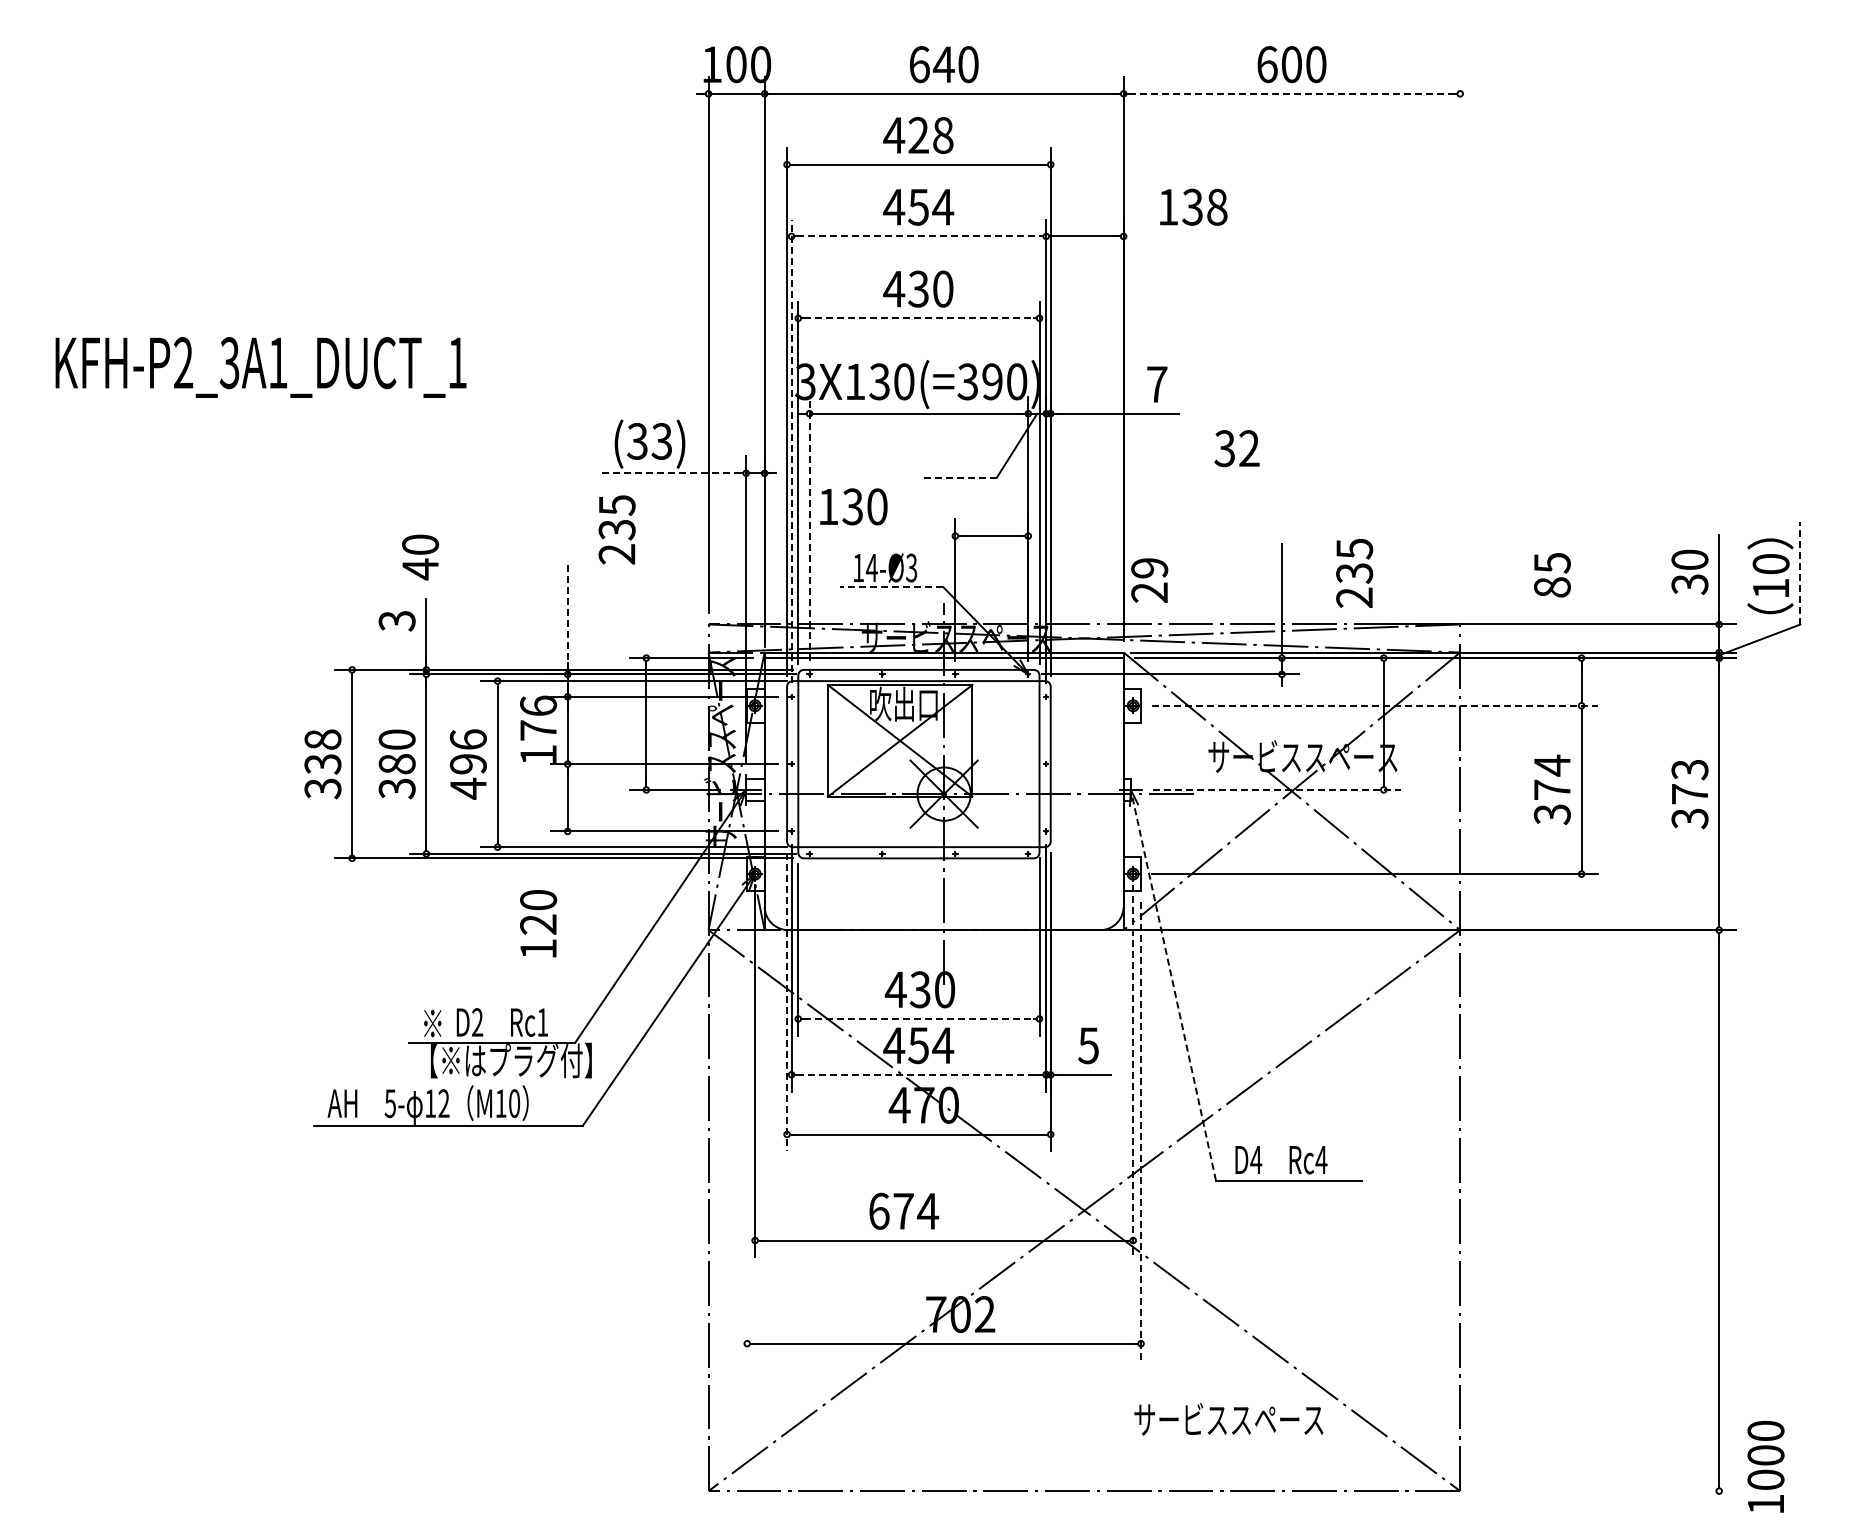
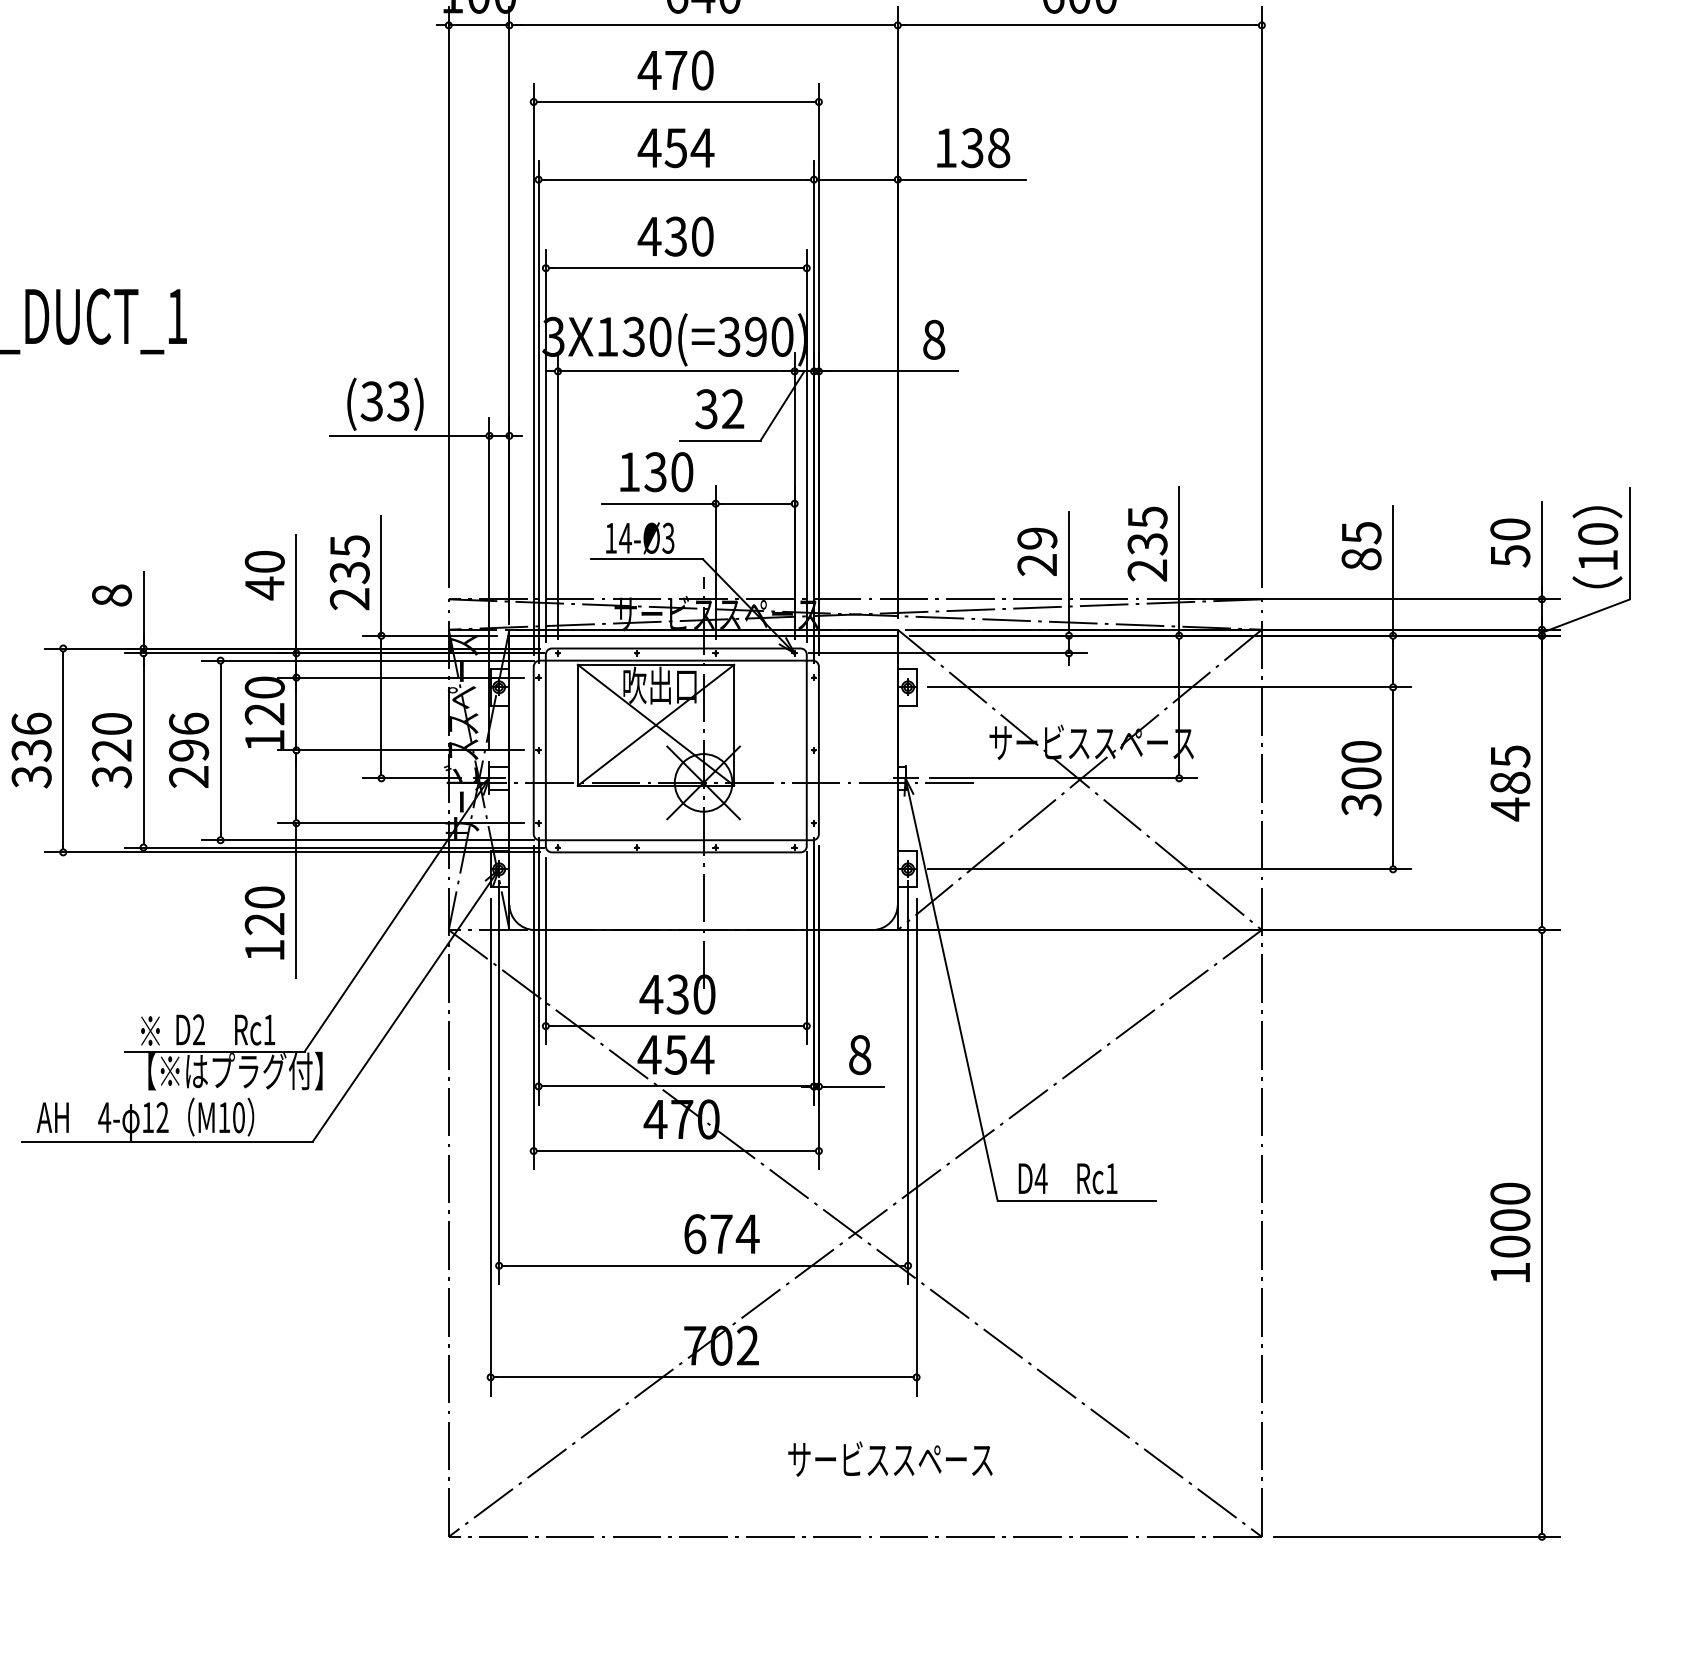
line: (1291, 93) -> (1079, 25), dashed -> solid
text: (930, 135) -> (688, 70), 428 -> 470
line: (918, 236) -> (675, 179), dashed -> solid
line: (1182, 236) -> (961, 179), added
line: (918, 318) -> (675, 268), dashed -> solid
line: (1460, 345) -> (1262, 297), added
text: (1157, 384) -> (934, 339), 7 -> 8
text: (1236, 448) -> (719, 409), moved
line: (791, 451) -> (538, 412), dashed -> solid
line: (669, 473) -> (406, 436), dashed -> solid
line: (958, 477) -> (719, 440), dashed -> solid
text: (853, 506) -> (656, 471), moved
line: (809, 528) -> (557, 495), dashed -> solid
text: (616, 529) -> (349, 572), moved
line: (902, 536) -> (658, 504), added
text: (420, 557) -> (264, 575), moved
line: (1800, 572) -> (1629, 543), dashed -> solid
text: (1149, 580) -> (1037, 551), moved
text: (1689, 584) -> (1509, 556), 30 -> 50
line: (891, 587) -> (646, 559), dashed -> solid
line: (1383, 589) -> (1178, 561), added
line: (1581, 597) -> (1393, 570), added
line: (646, 602) -> (381, 575), added
line: (567, 619) -> (296, 593), dashed -> solid
text: (396, 620) -> (111, 595), 3 -> 8
line: (1375, 705) -> (1170, 687), dashed -> solid
text: (538, 717) -> (264, 699), 176 -> 120
text: (322, 739) -> (31, 723), 338 -> 336
text: (396, 764) -> (111, 750), 380 -> 320
text: (1551, 776) -> (1360, 763), 374 -> 300
text: (467, 788) -> (188, 776), 496 -> 296
line: (1276, 789) -> (1063, 777), dashed -> solid
text: (1689, 794) -> (1509, 783), 373 -> 485
line: (567, 902) -> (296, 900), added
line: (1173, 985) -> (951, 989), dashed -> solid
line: (787, 1002) -> (534, 1008), dashed -> solid
line: (918, 1018) -> (675, 1025), dashed -> solid
text: (1088, 1045) -> (859, 1054), 5 -> 8
line: (1133, 1071) -> (908, 1082), dashed -> solid
line: (918, 1074) -> (675, 1086), dashed -> solid
text: (390, 1103) -> (104, 1117), 5- -> 4-
line: (747, 1130) -> (490, 1146), added
line: (1141, 1131) -> (917, 1147), dashed -> solid
text: (1321, 1159) -> (1111, 1178), Rc4 -> Rc1
text: (903, 1210) -> (721, 1233), moved
text: (1228, 1419) -> (890, 1459), moved
text: (1765, 1466) -> (1509, 1232), moved
line: (1603, 1491) -> (1416, 1537), added

